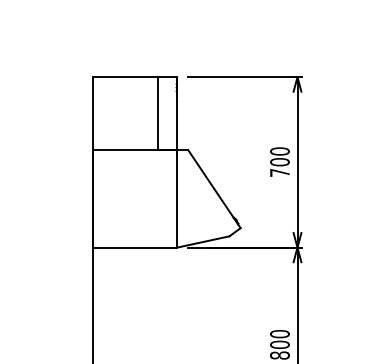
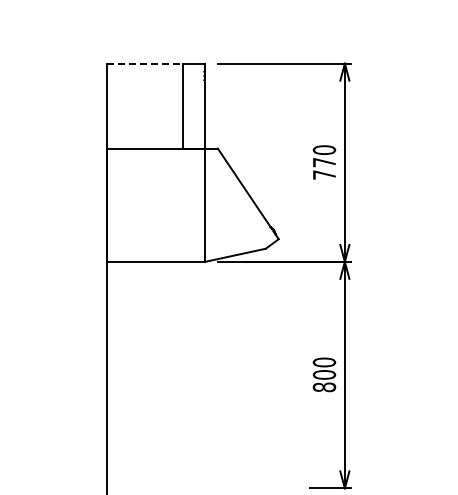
line: (125, 76) -> (144, 63), solid -> dashed
text: (279, 162) -> (324, 162), 700 -> 770

